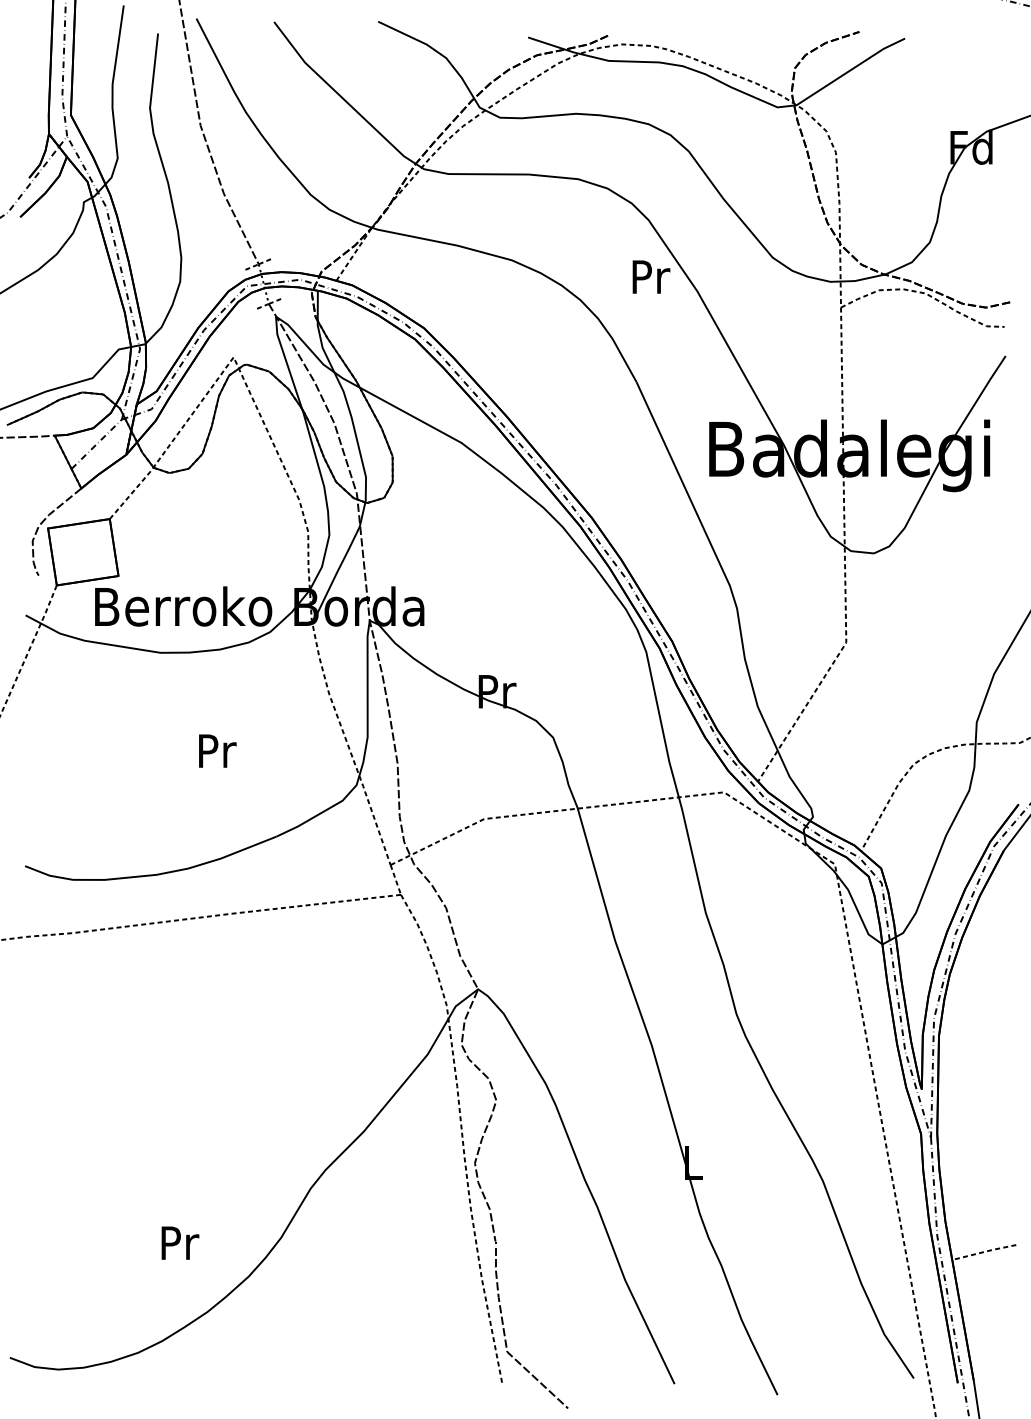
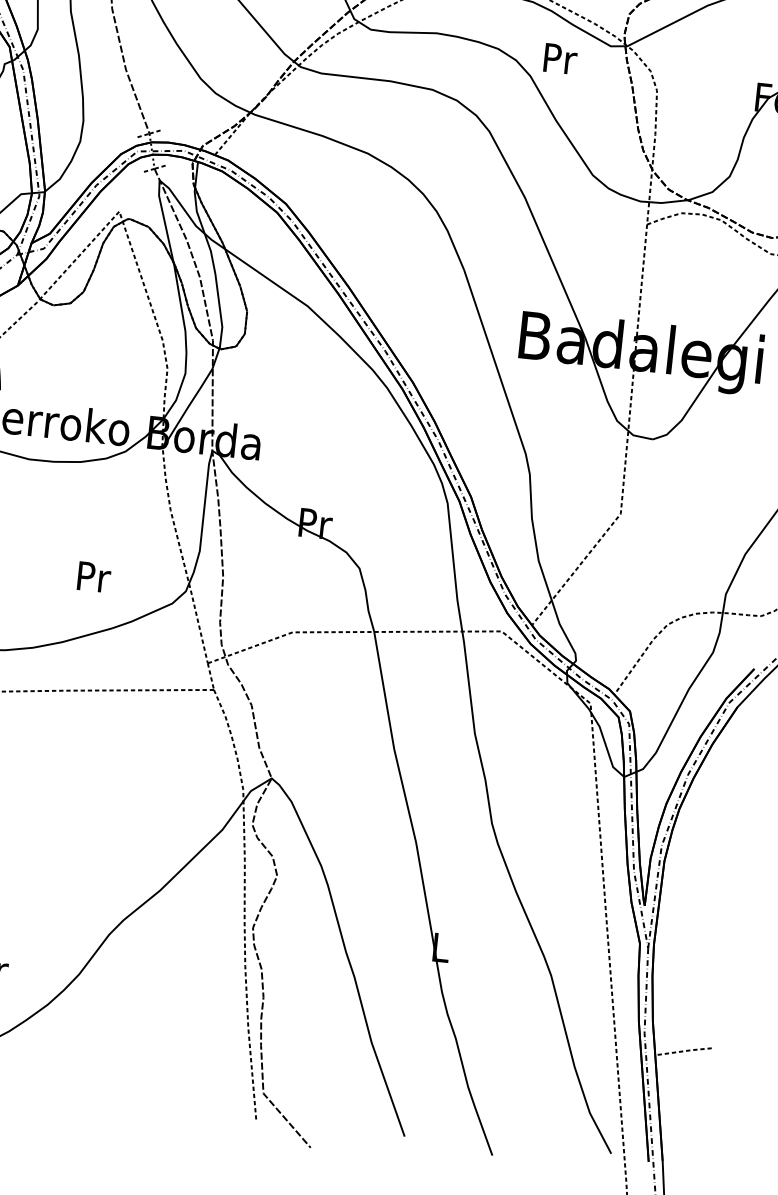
text: (651, 276) -> (560, 58), moved
text: (217, 750) -> (94, 576), moved

